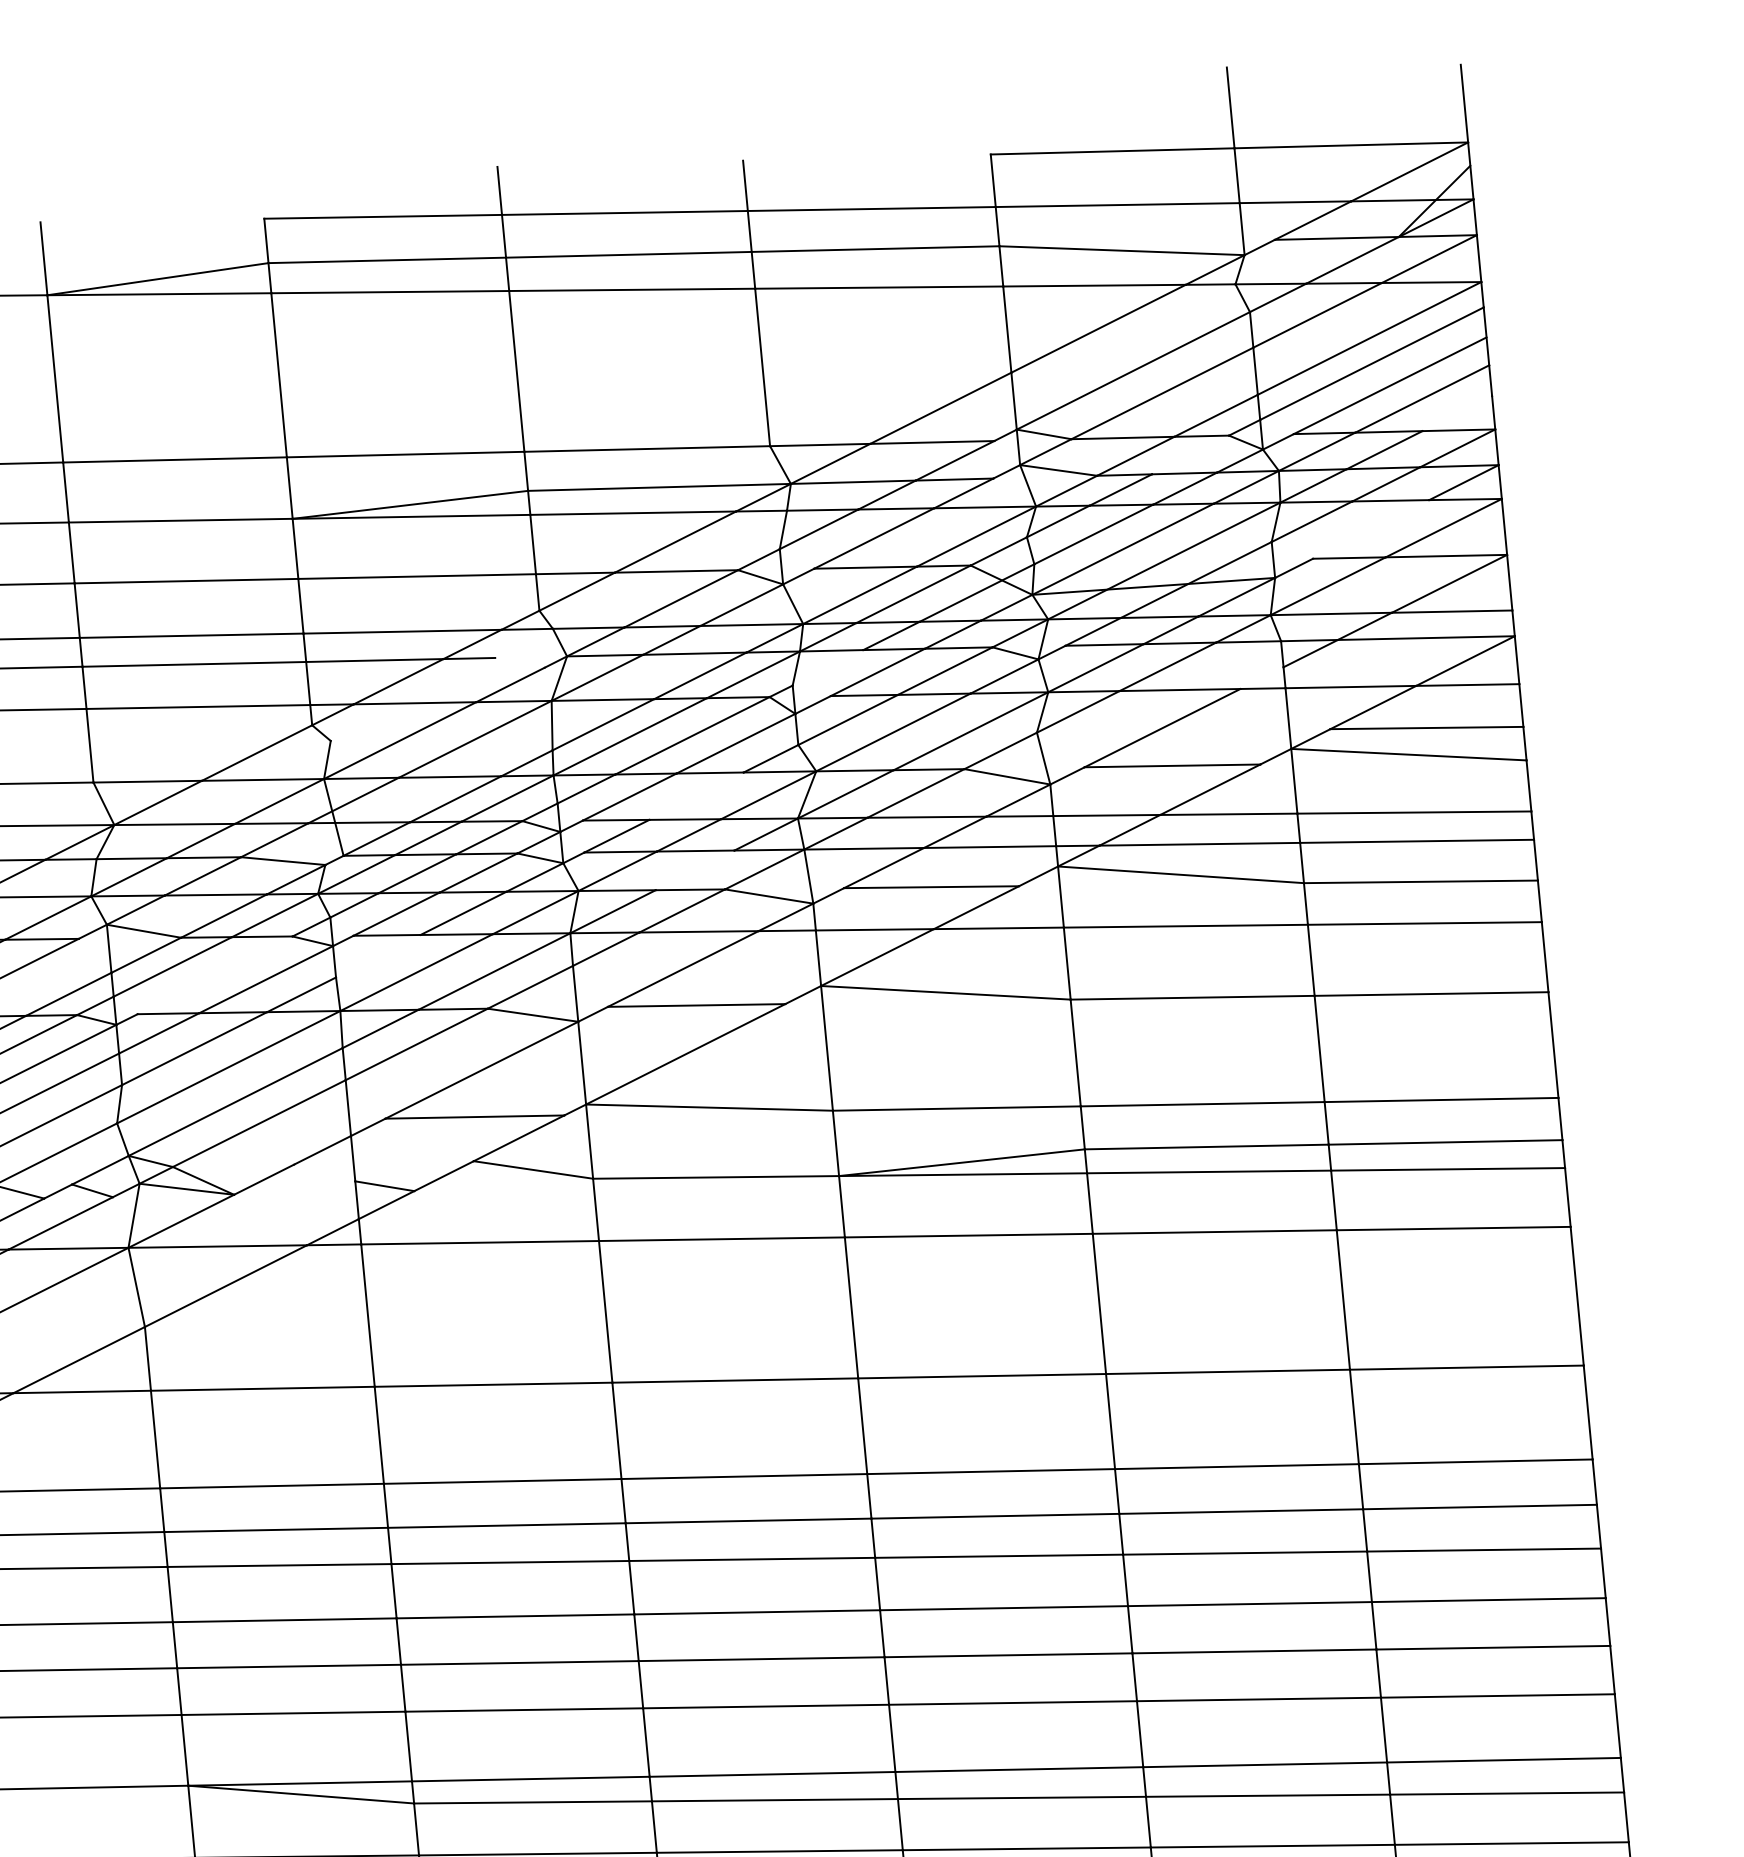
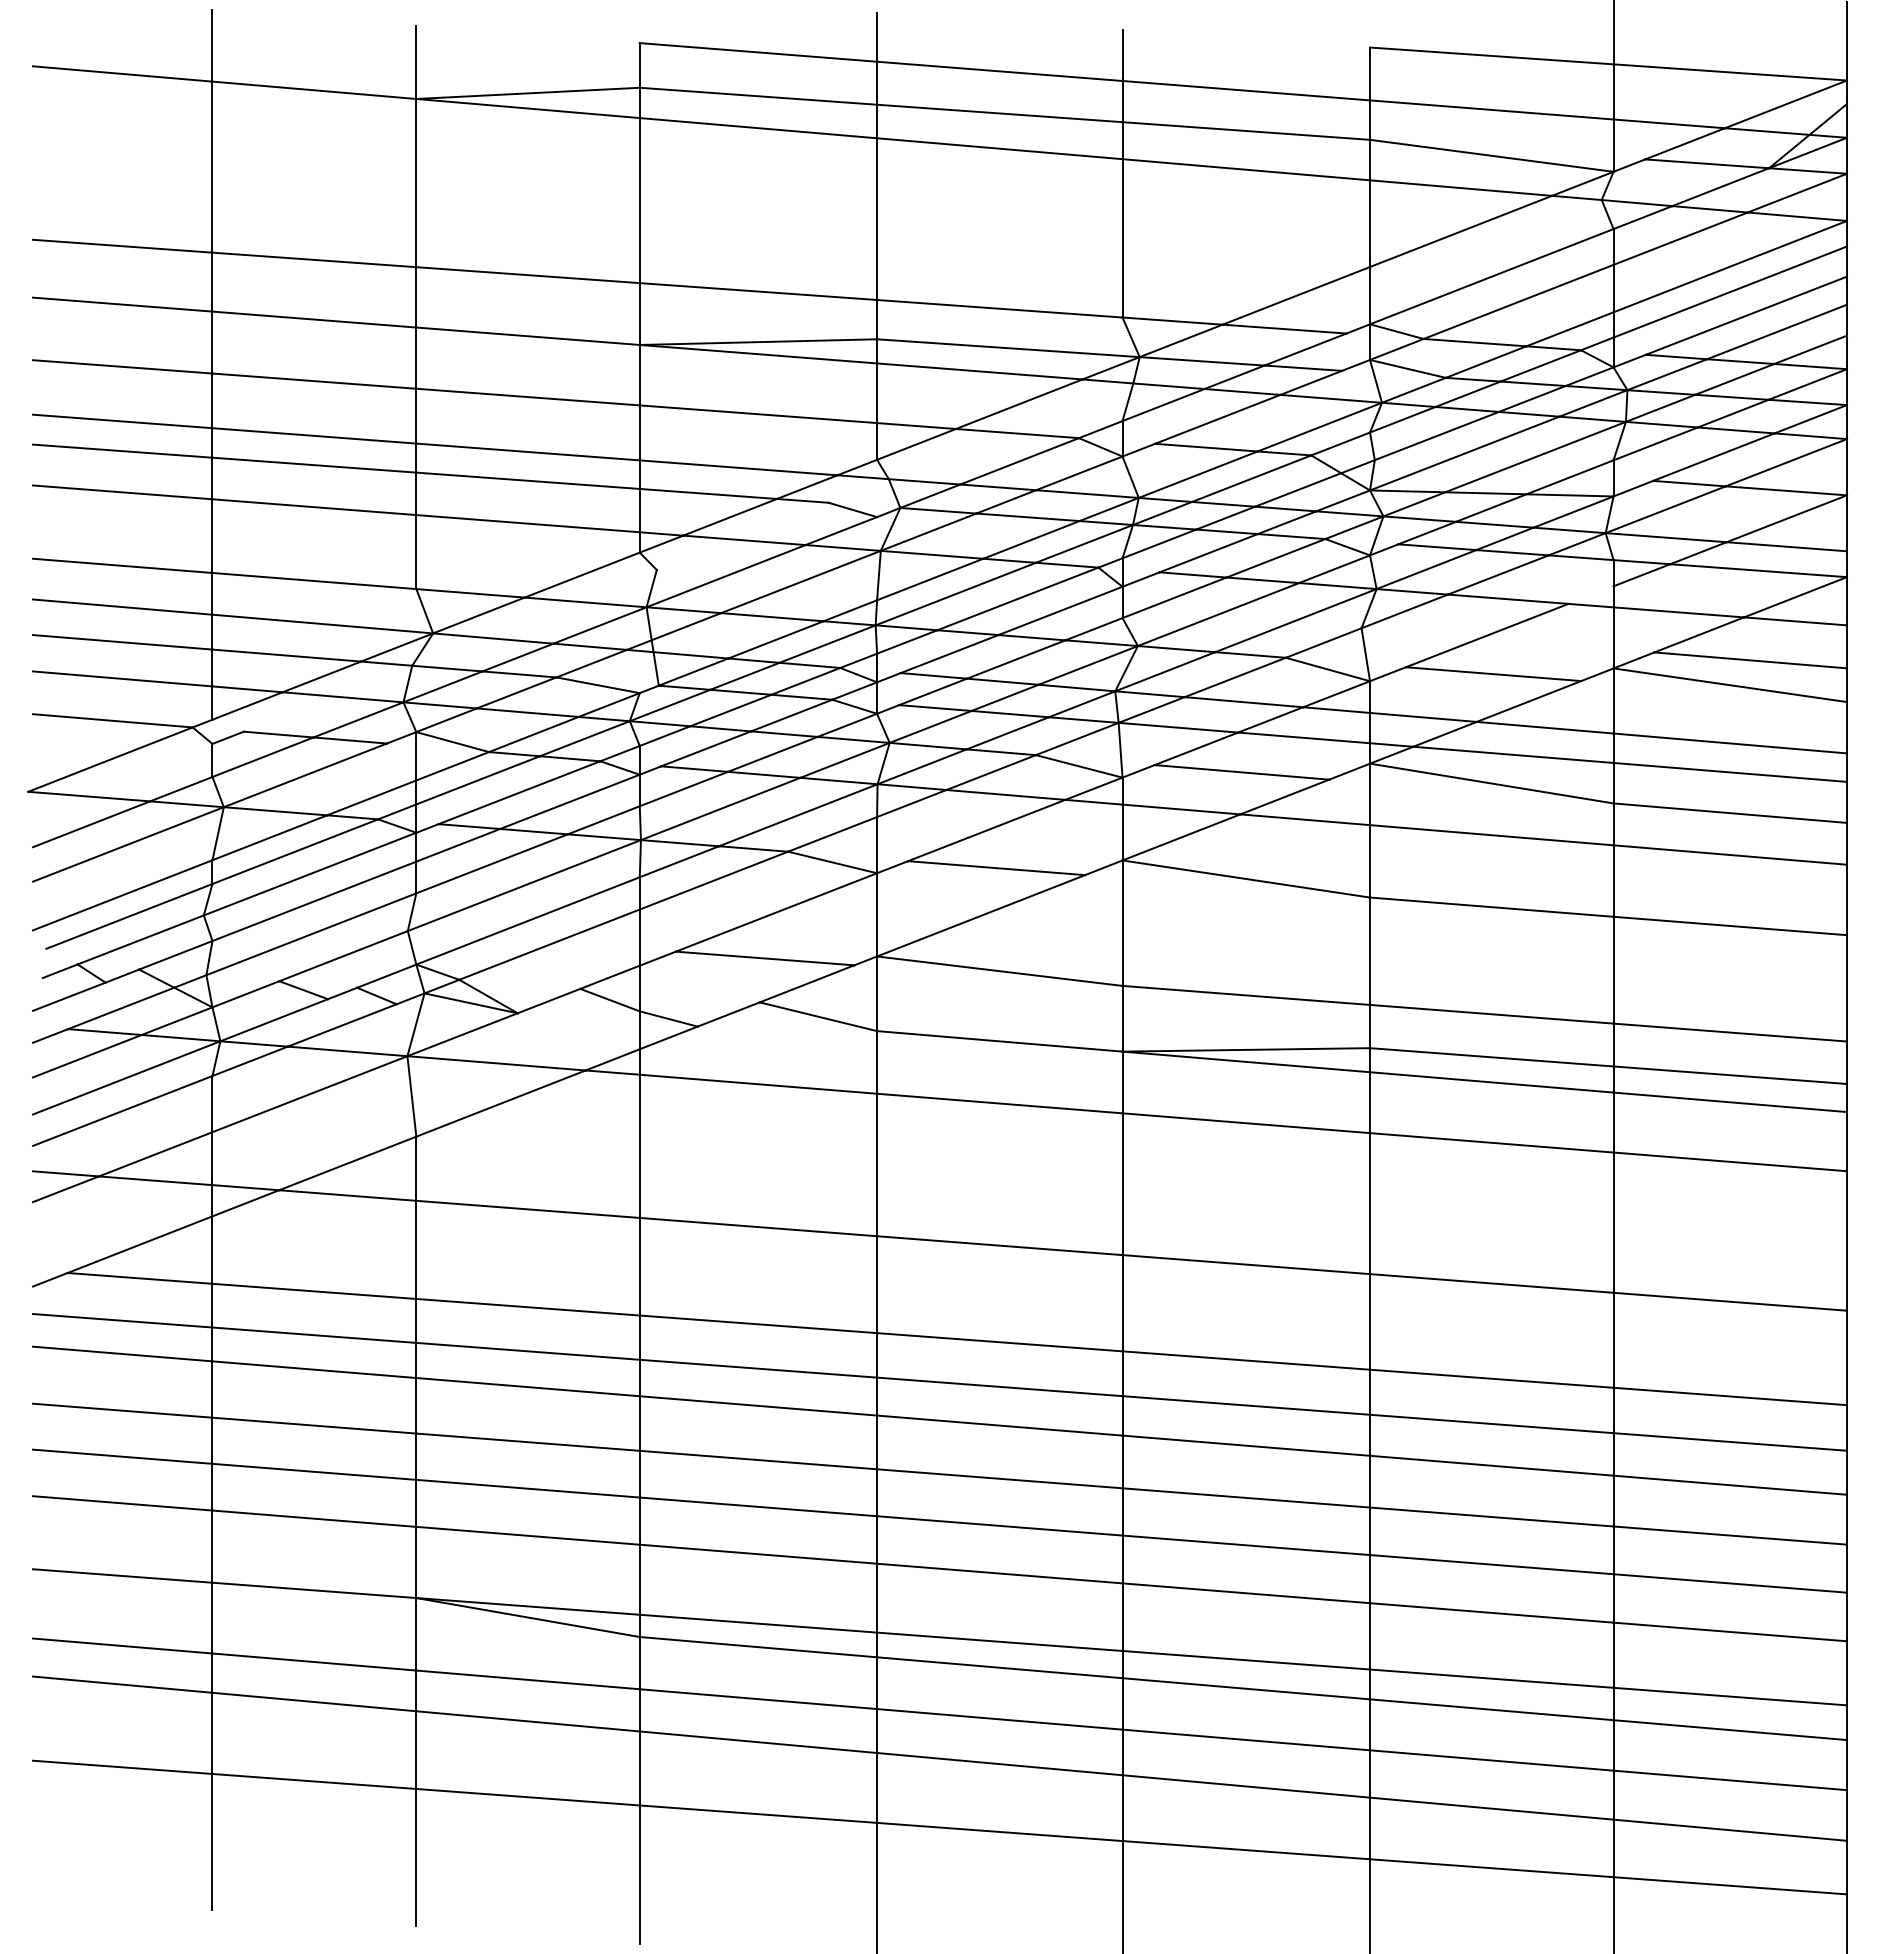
line: (1457, 413) -> (1810, 349), added
line: (1190, 454) -> (1540, 365), added
line: (1370, 528) -> (1713, 456), added
line: (519, 662) -> (852, 509), added
line: (828, 667) -> (1159, 543), added
line: (696, 796) -> (1016, 659), added
line: (694, 870) -> (1007, 733), added
line: (377, 955) -> (683, 788), added
line: (215, 975) -> (519, 792), added
line: (324, 1172) -> (609, 999), added

